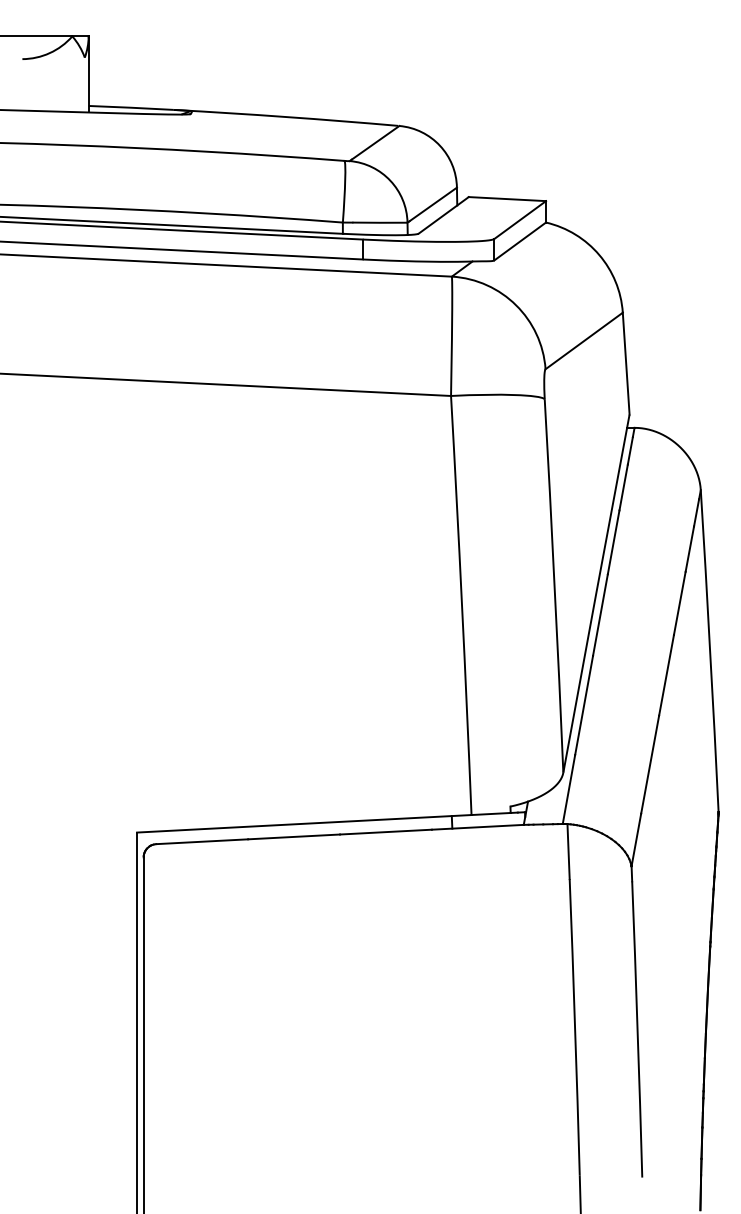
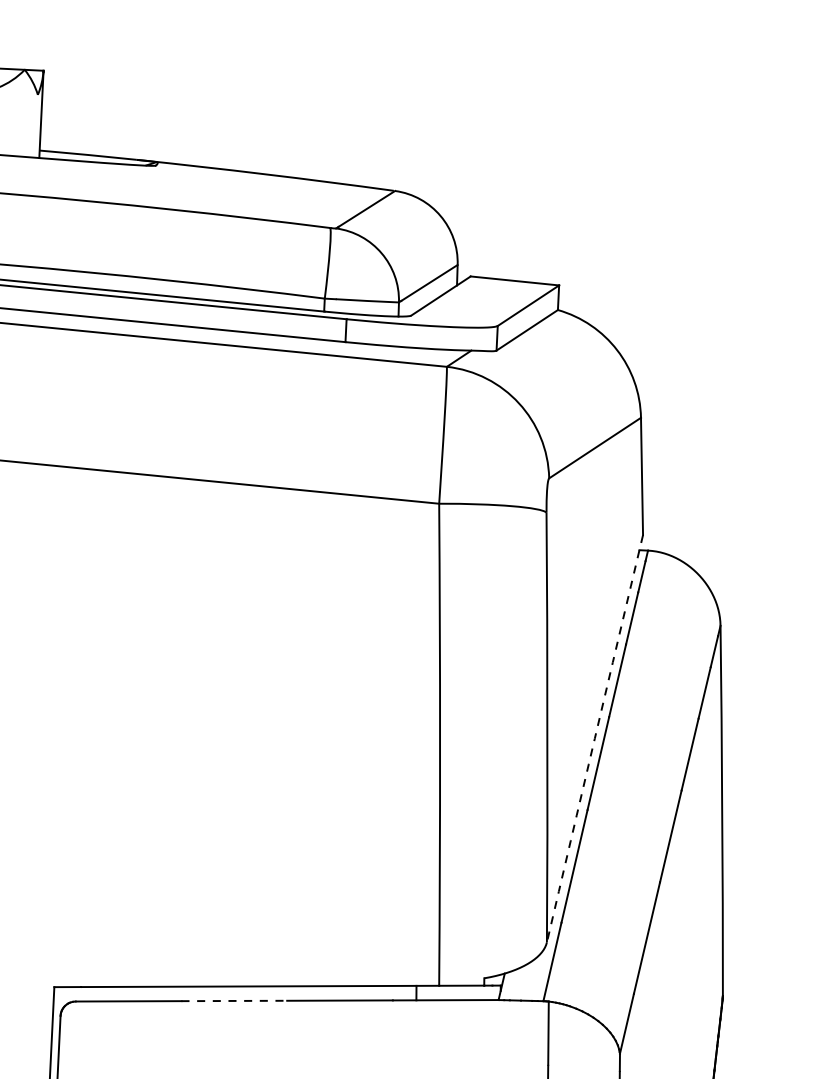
arc: (596, 593) -> (595, 738), solid -> dashed
line: (294, 836) -> (234, 1000), solid -> dashed

